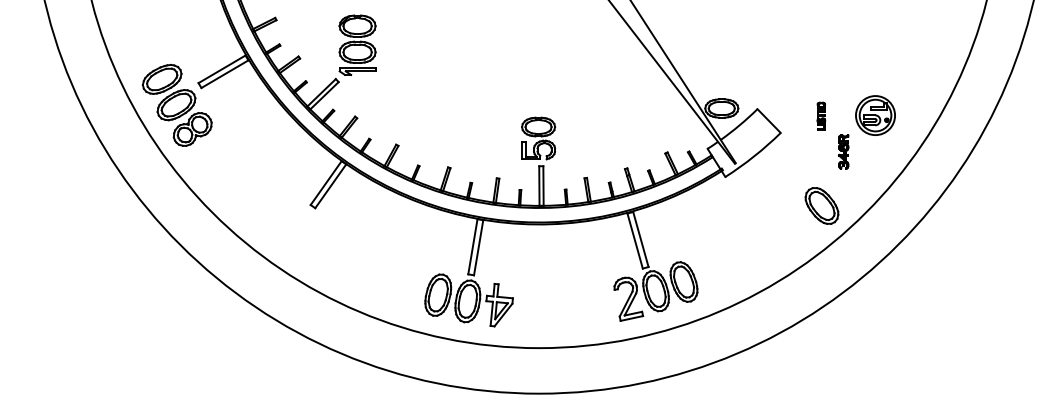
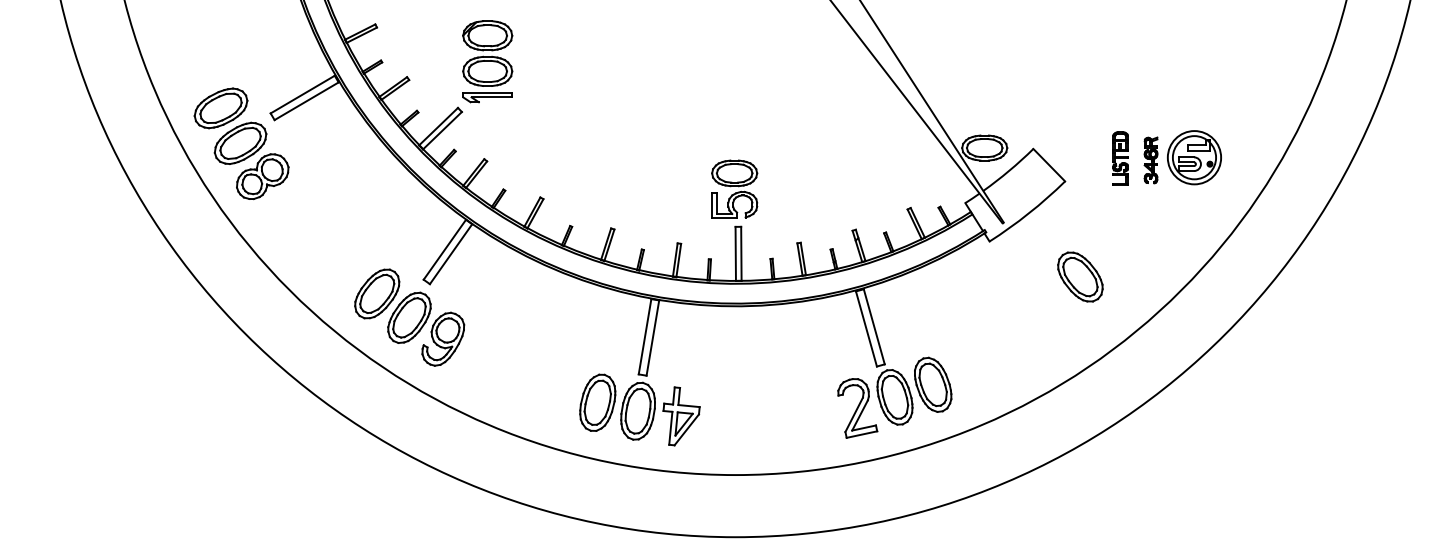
part: (821, 116) -> (1120, 158), size x1.43
part: (843, 152) -> (1150, 160), moved
part: (822, 205) -> (1080, 276), moved
part: (300, 232) -> (409, 317), added

